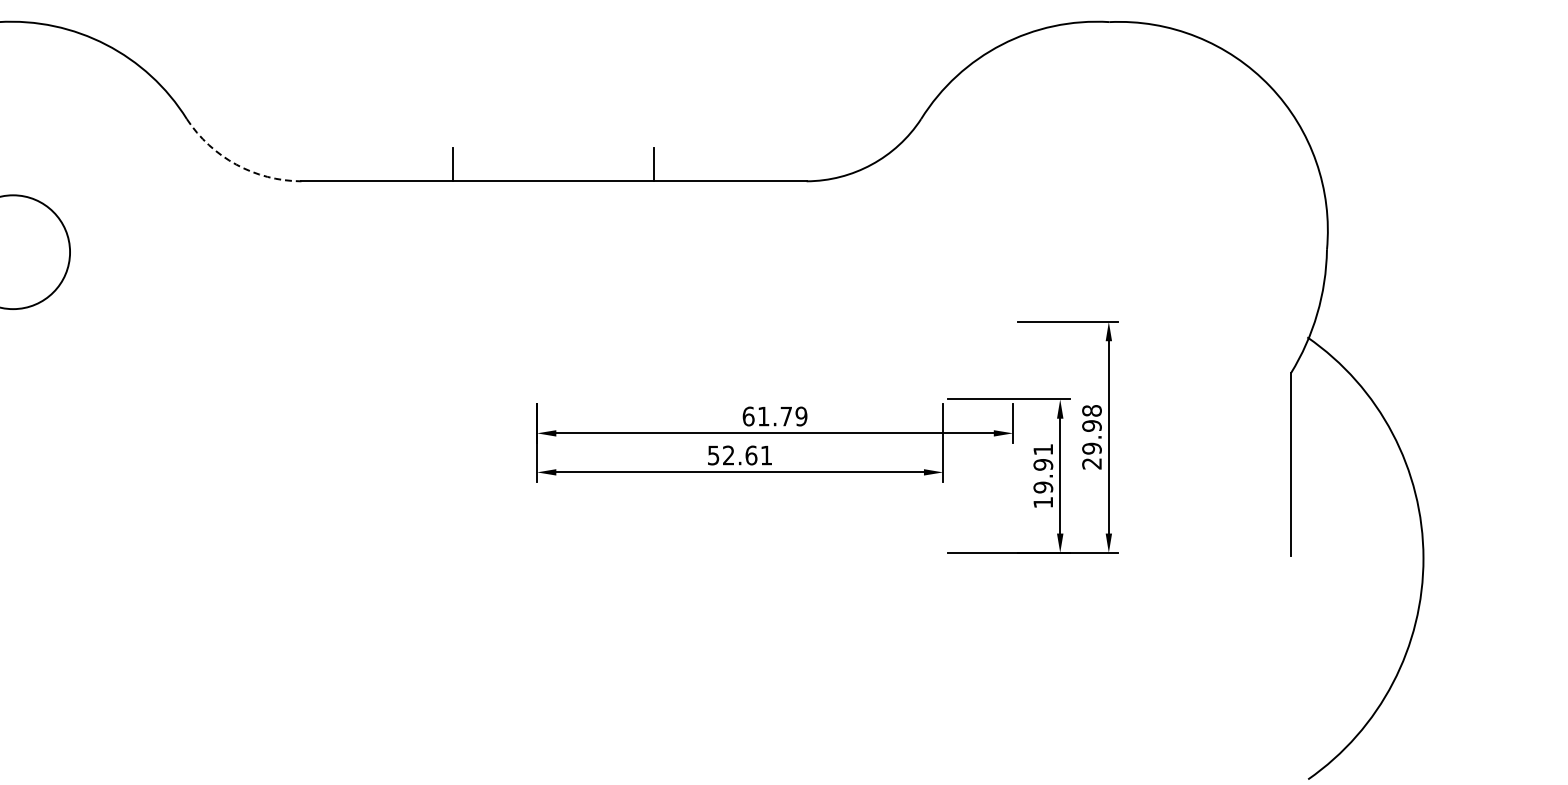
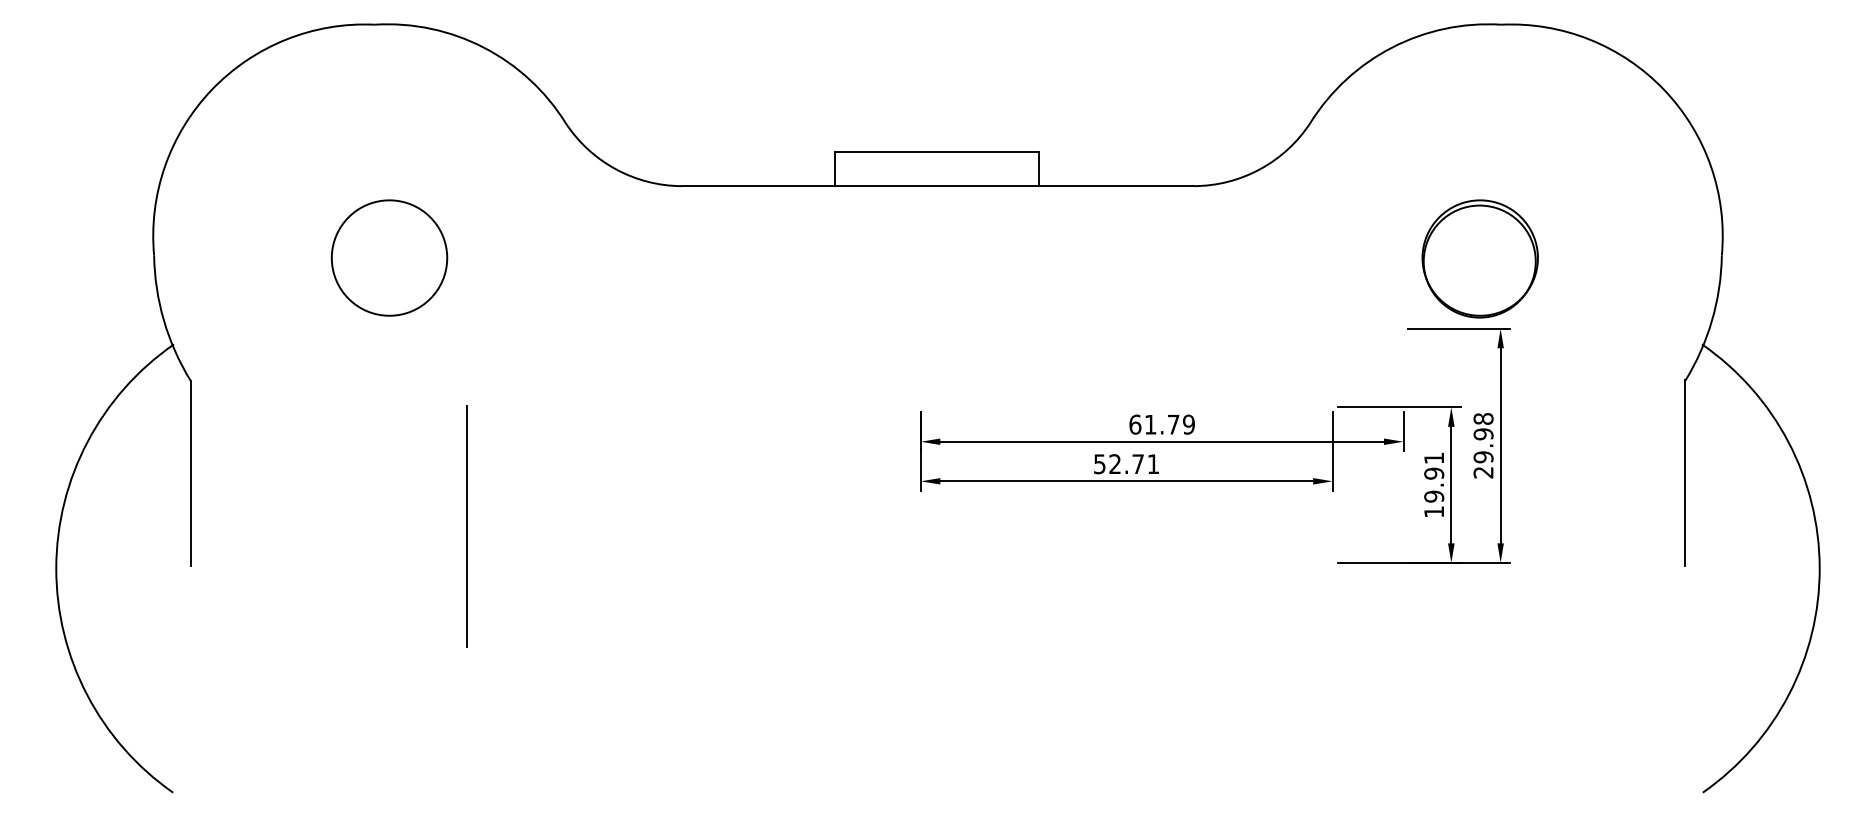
line: (553, 148) -> (937, 152), added
arc: (236, 164) -> (615, 169), dashed -> solid
part: (1088, 252) -> (1479, 258), added
text: (751, 455) -> (1138, 464), 52.61 -> 52.71
line: (89, 516) -> (466, 526), added

